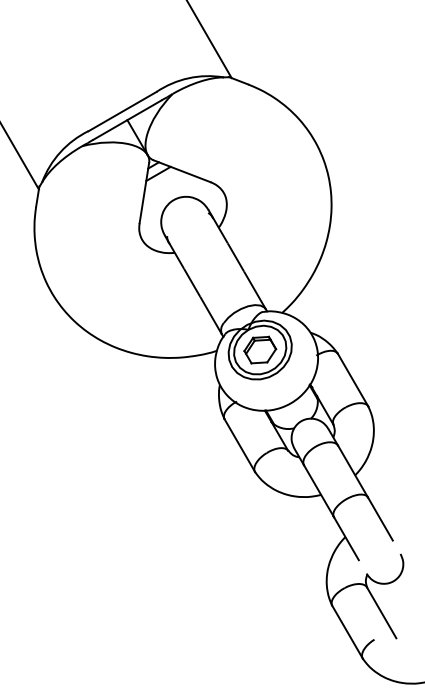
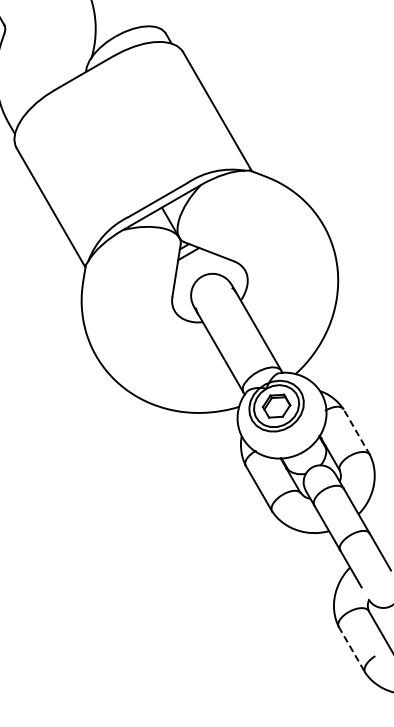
line: (352, 380) -> (356, 432), solid -> dashed
line: (346, 631) -> (351, 649), solid -> dashed

